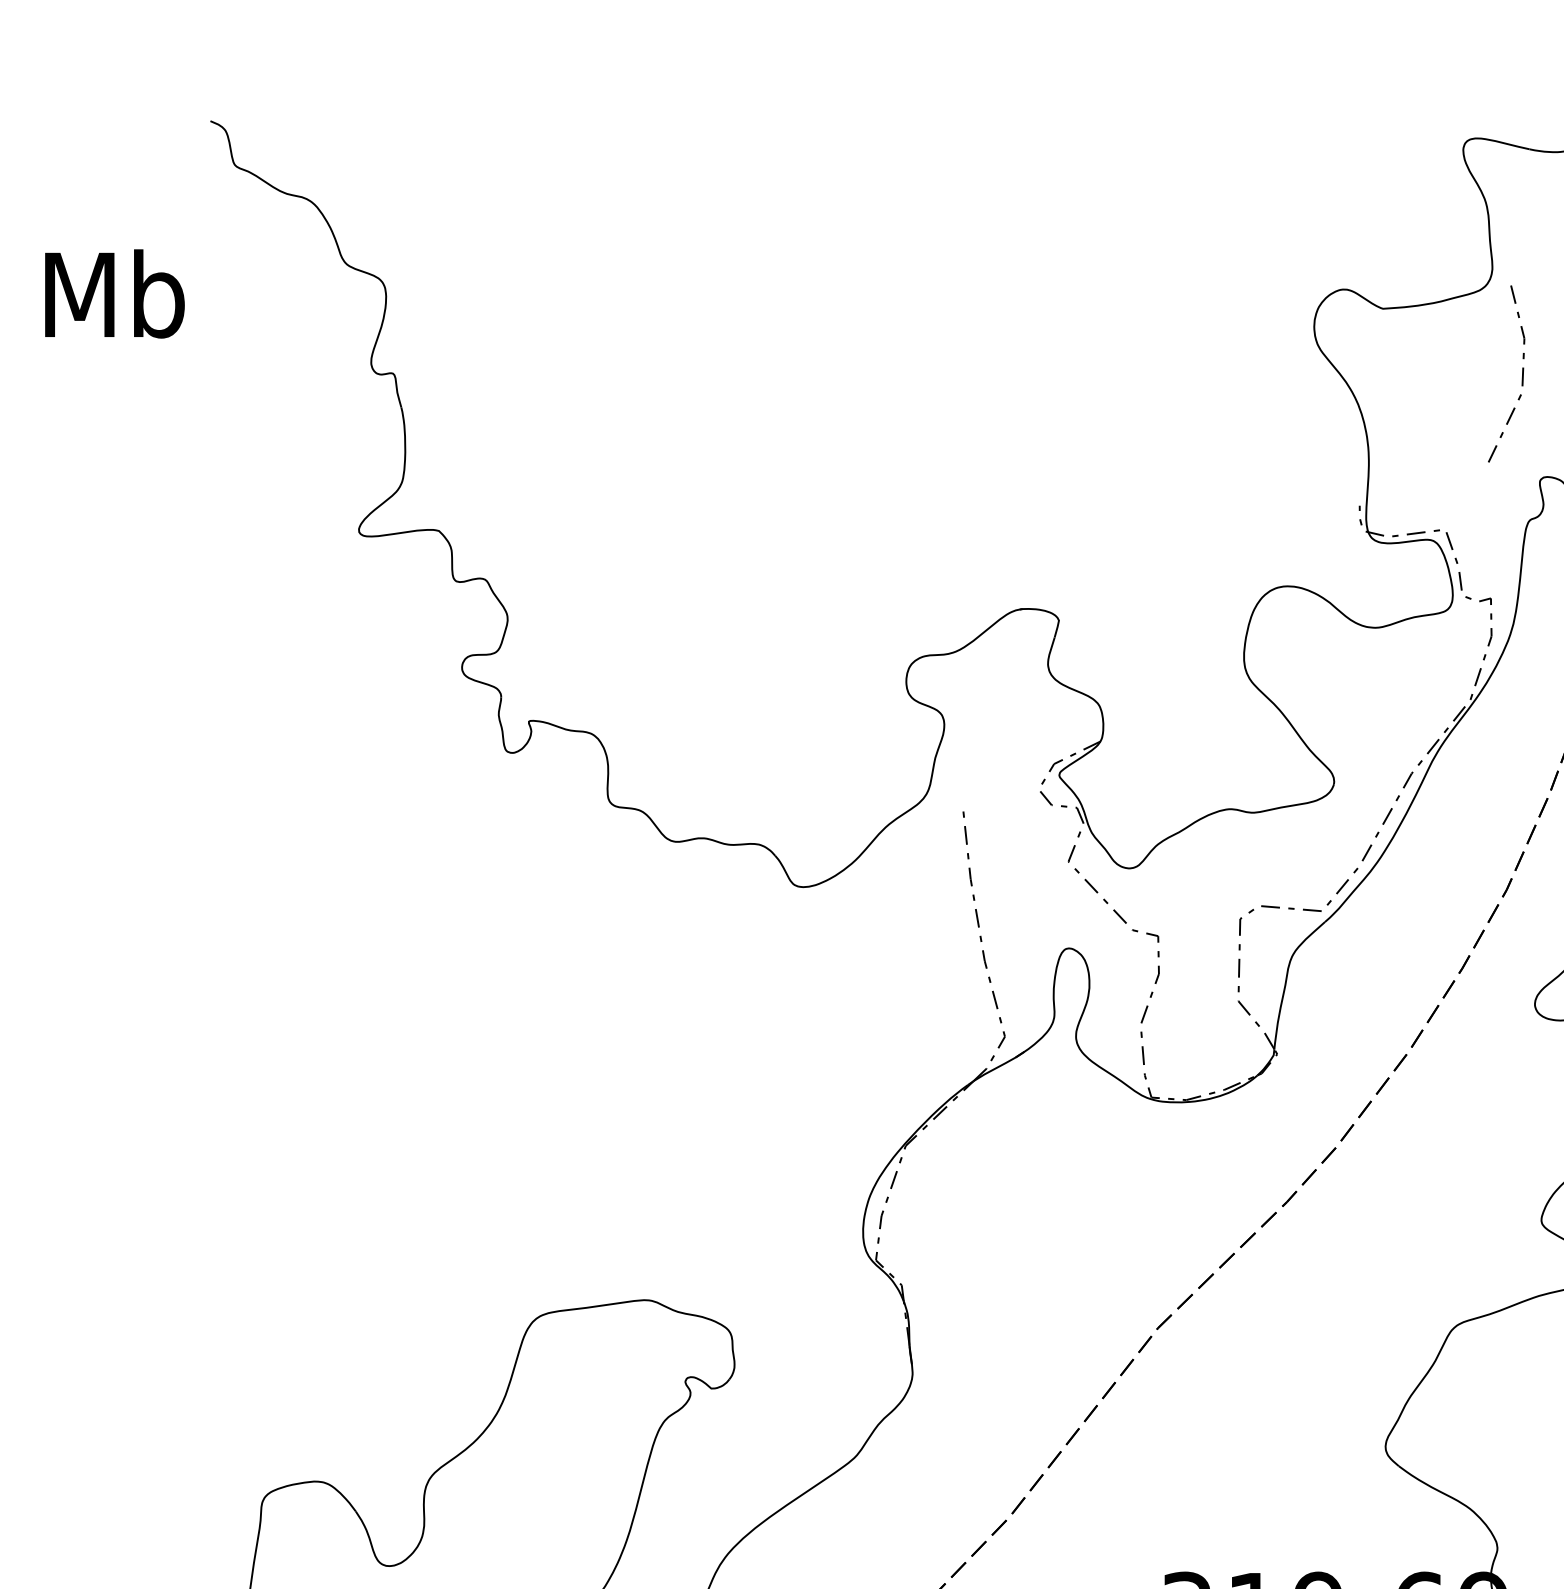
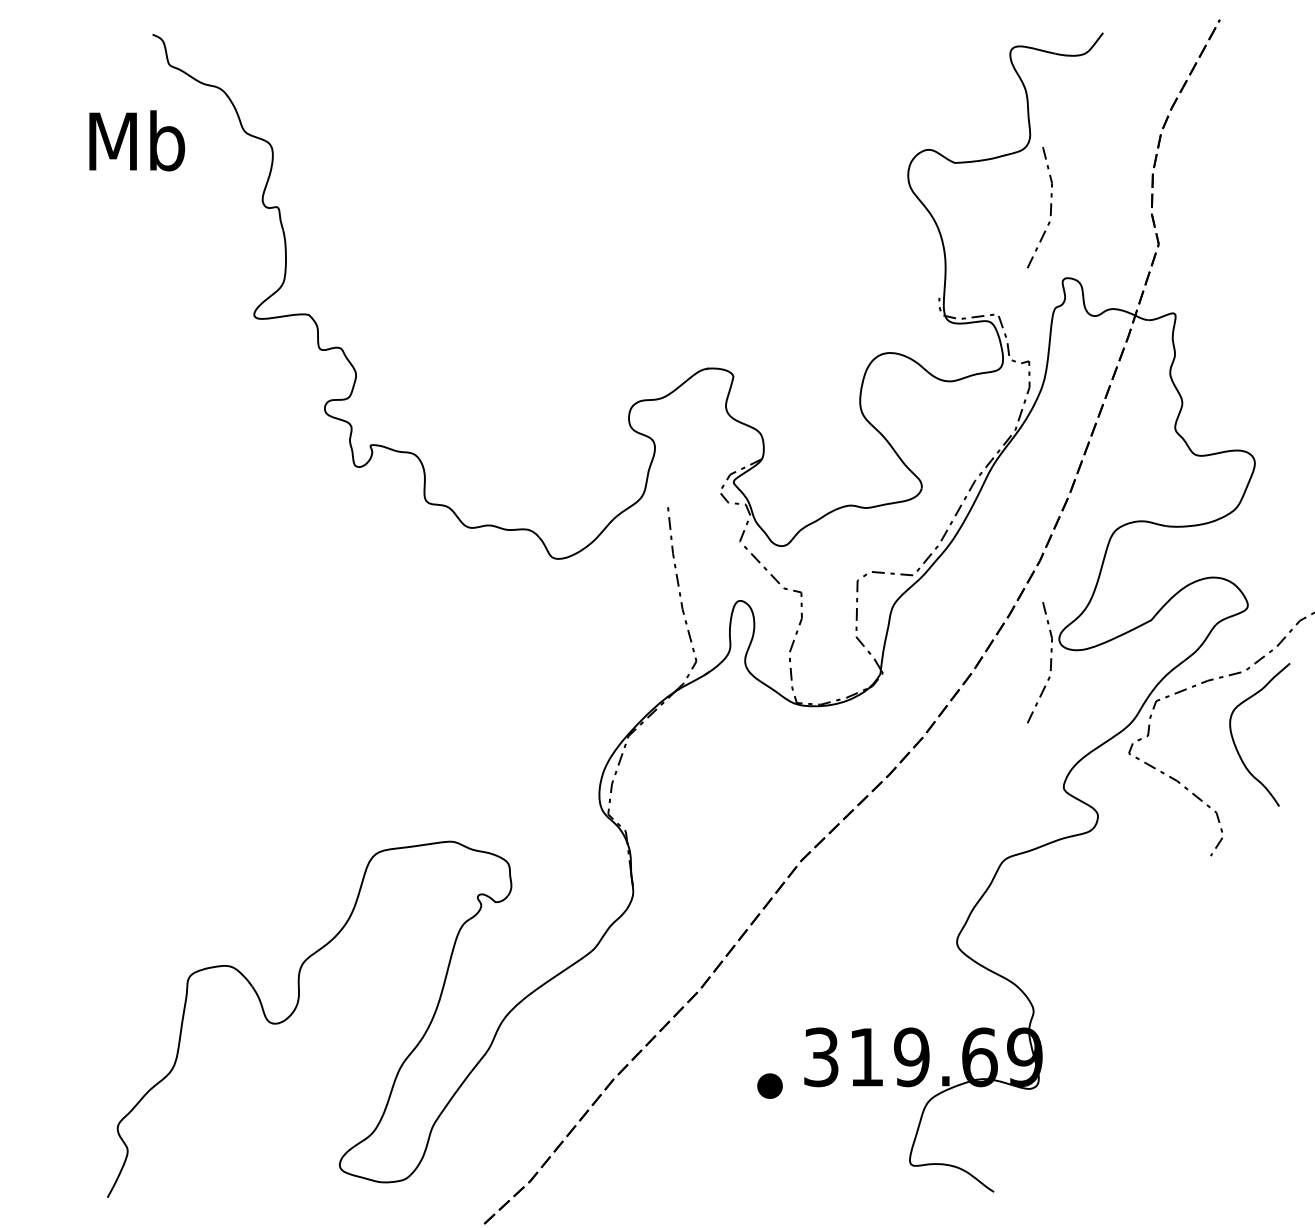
text: (113, 293) -> (136, 140), moved
line: (1522, 1038) -> (1050, 662), added

